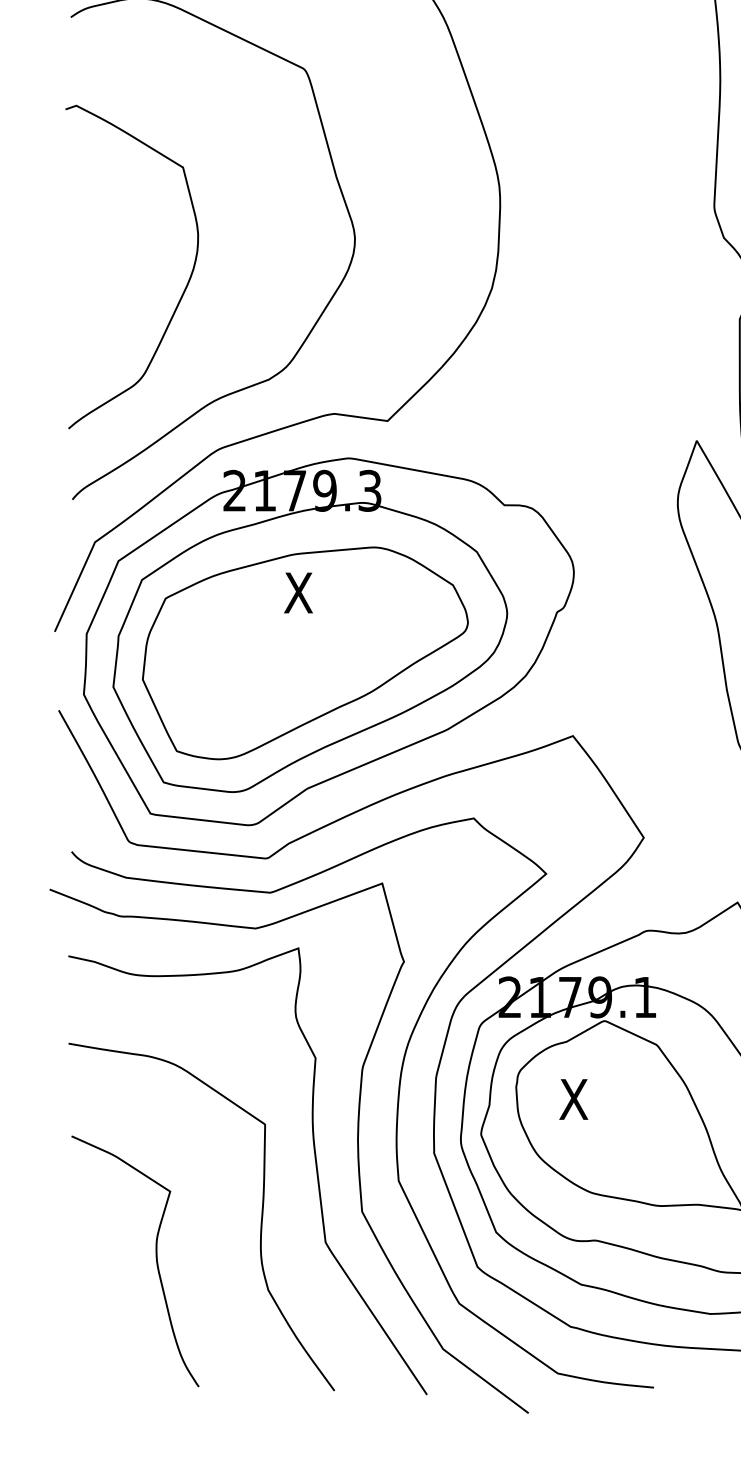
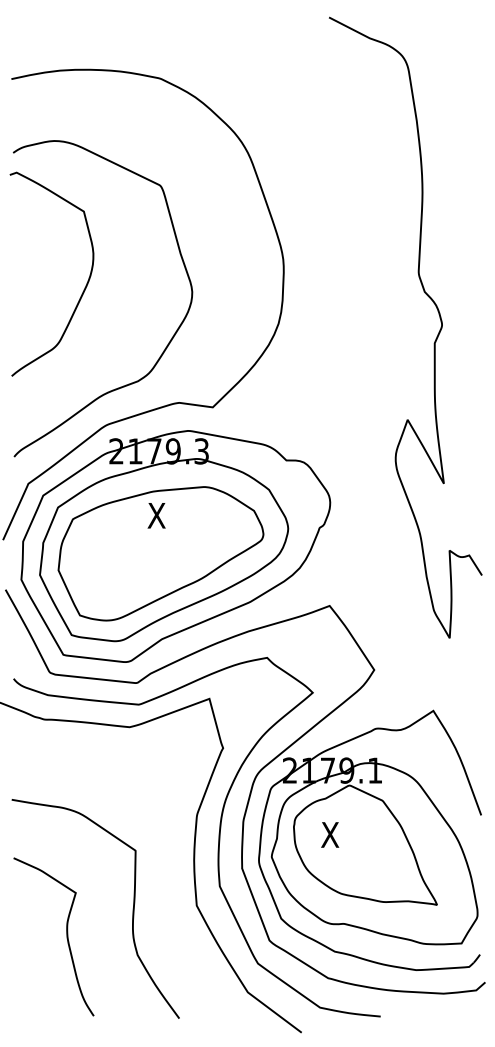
curve: (182, 291) -> (83, 289), moved
curve: (314, 1162) -> (166, 874), removed

